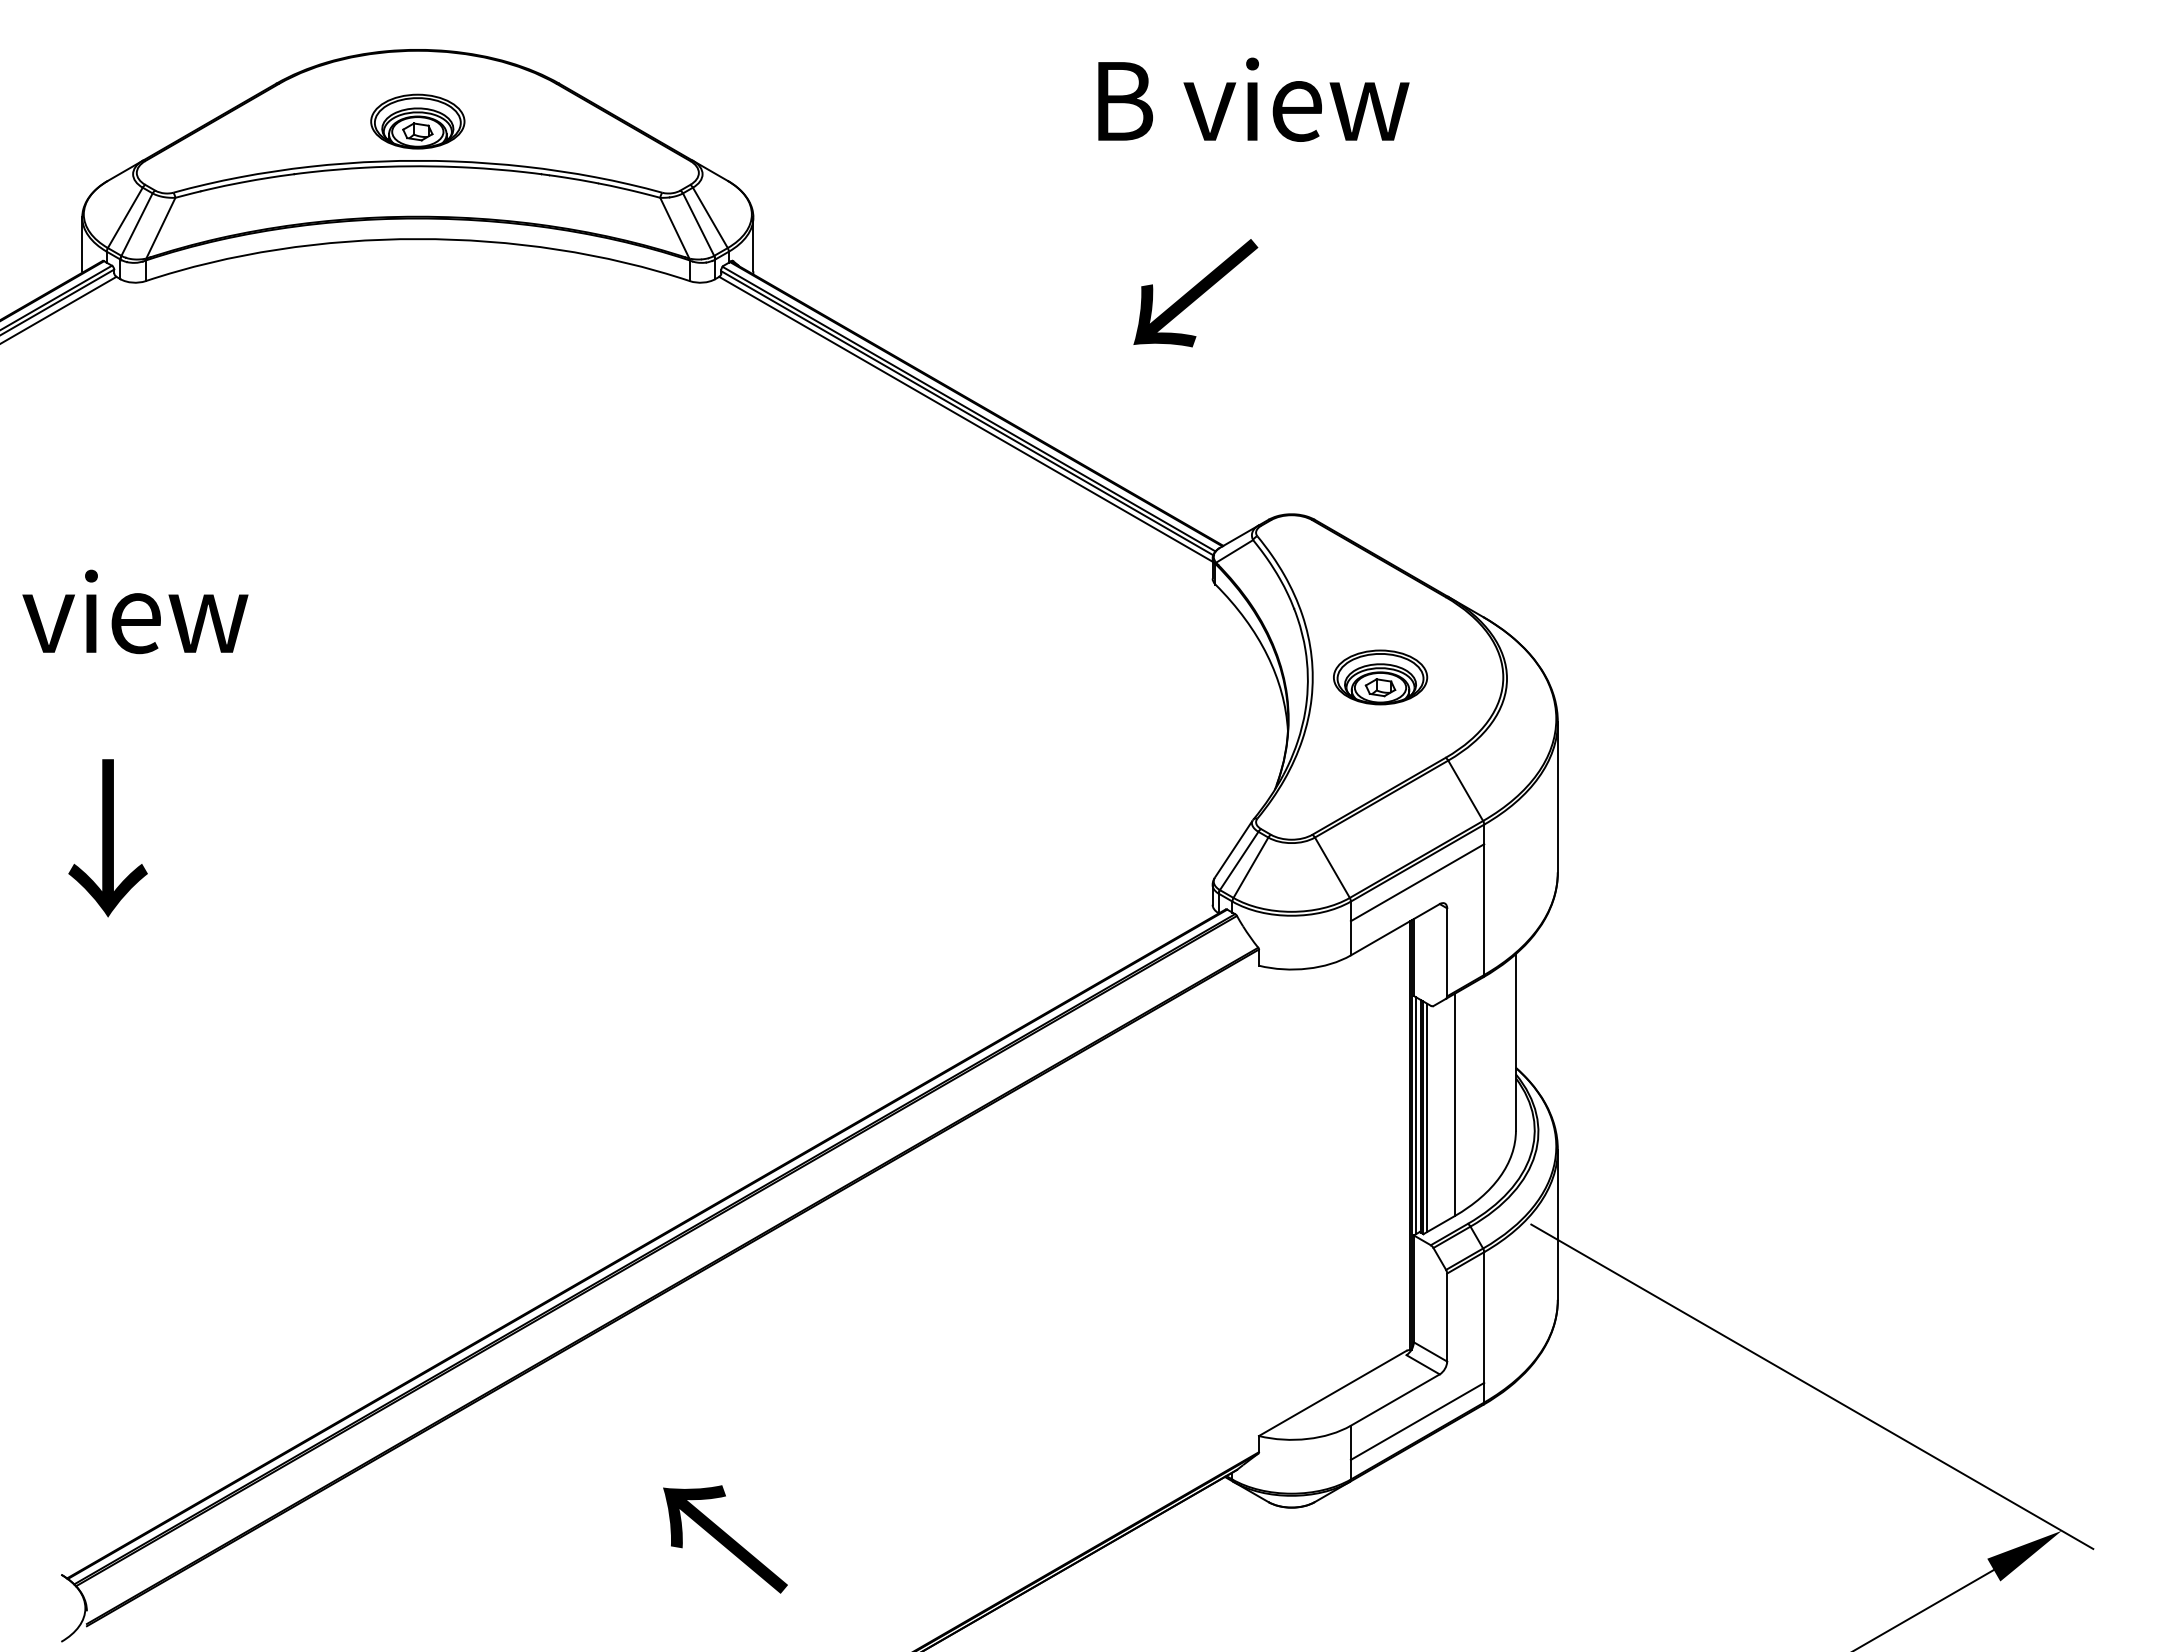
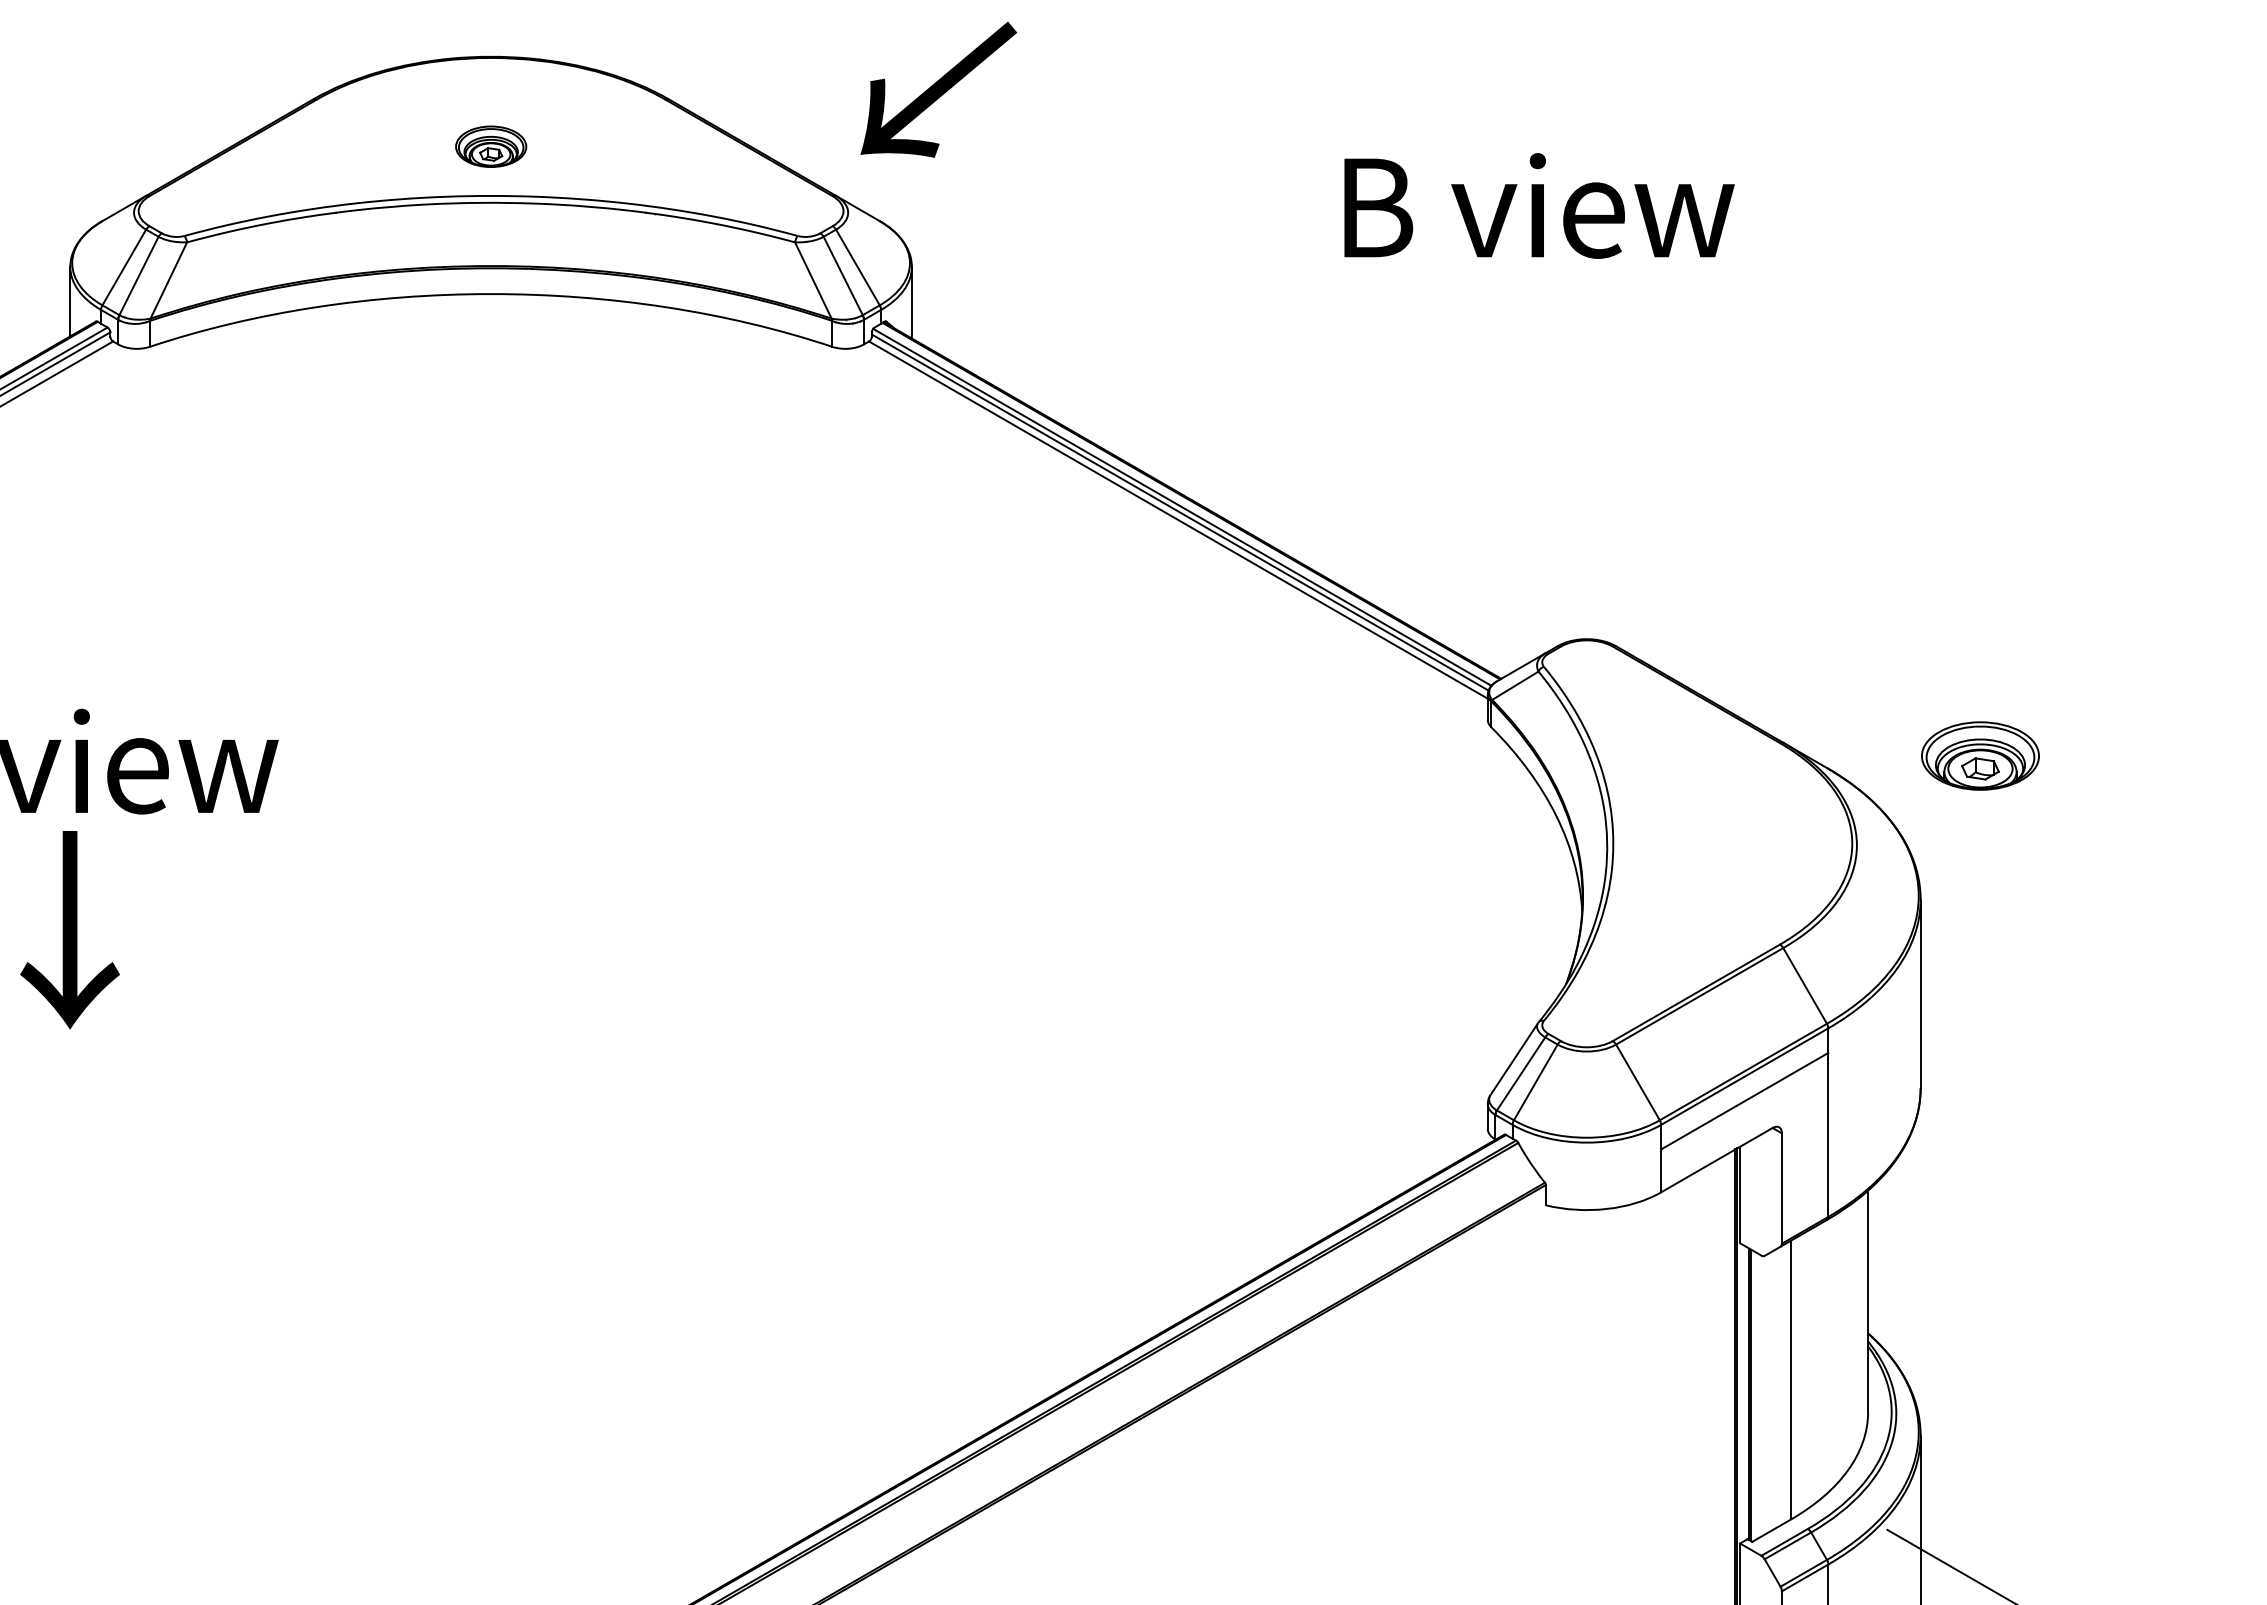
text: (1253, 99) -> (1539, 205), moved
part: (417, 121) -> (490, 146), size x0.6
text: (1195, 293) -> (938, 90), moved
part: (1380, 677) -> (1980, 756), moved
text: (107, 838) -> (69, 930), moved
line: (1416, 1115) -> (1743, 1393), removed
line: (1427, 1117) -> (1757, 1395), removed

